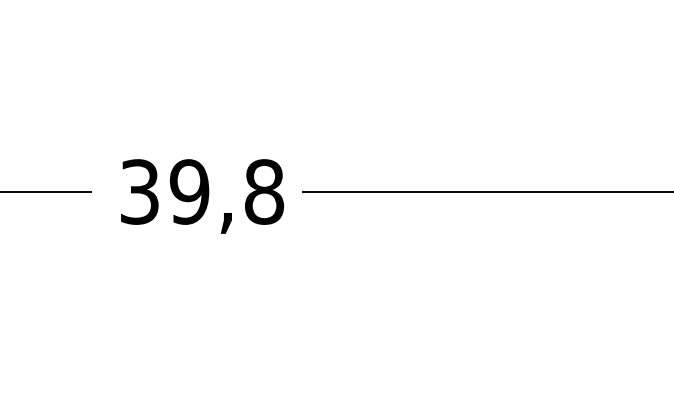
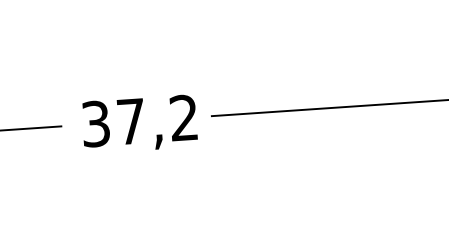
text: (226, 191) -> (157, 119), 39,8 -> 37,2

